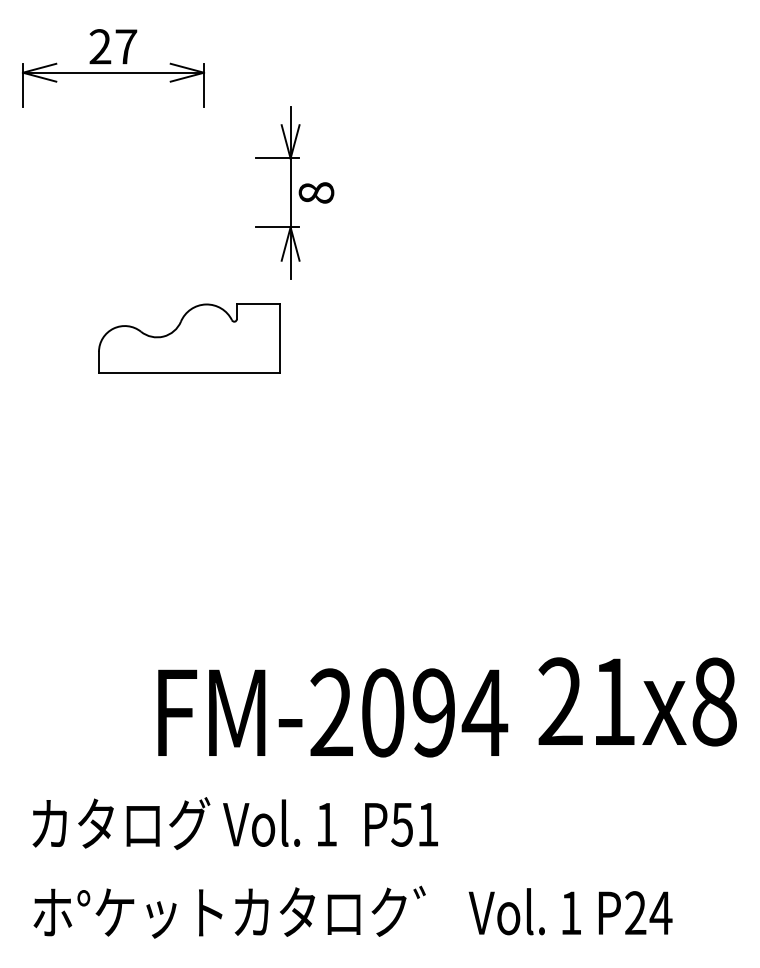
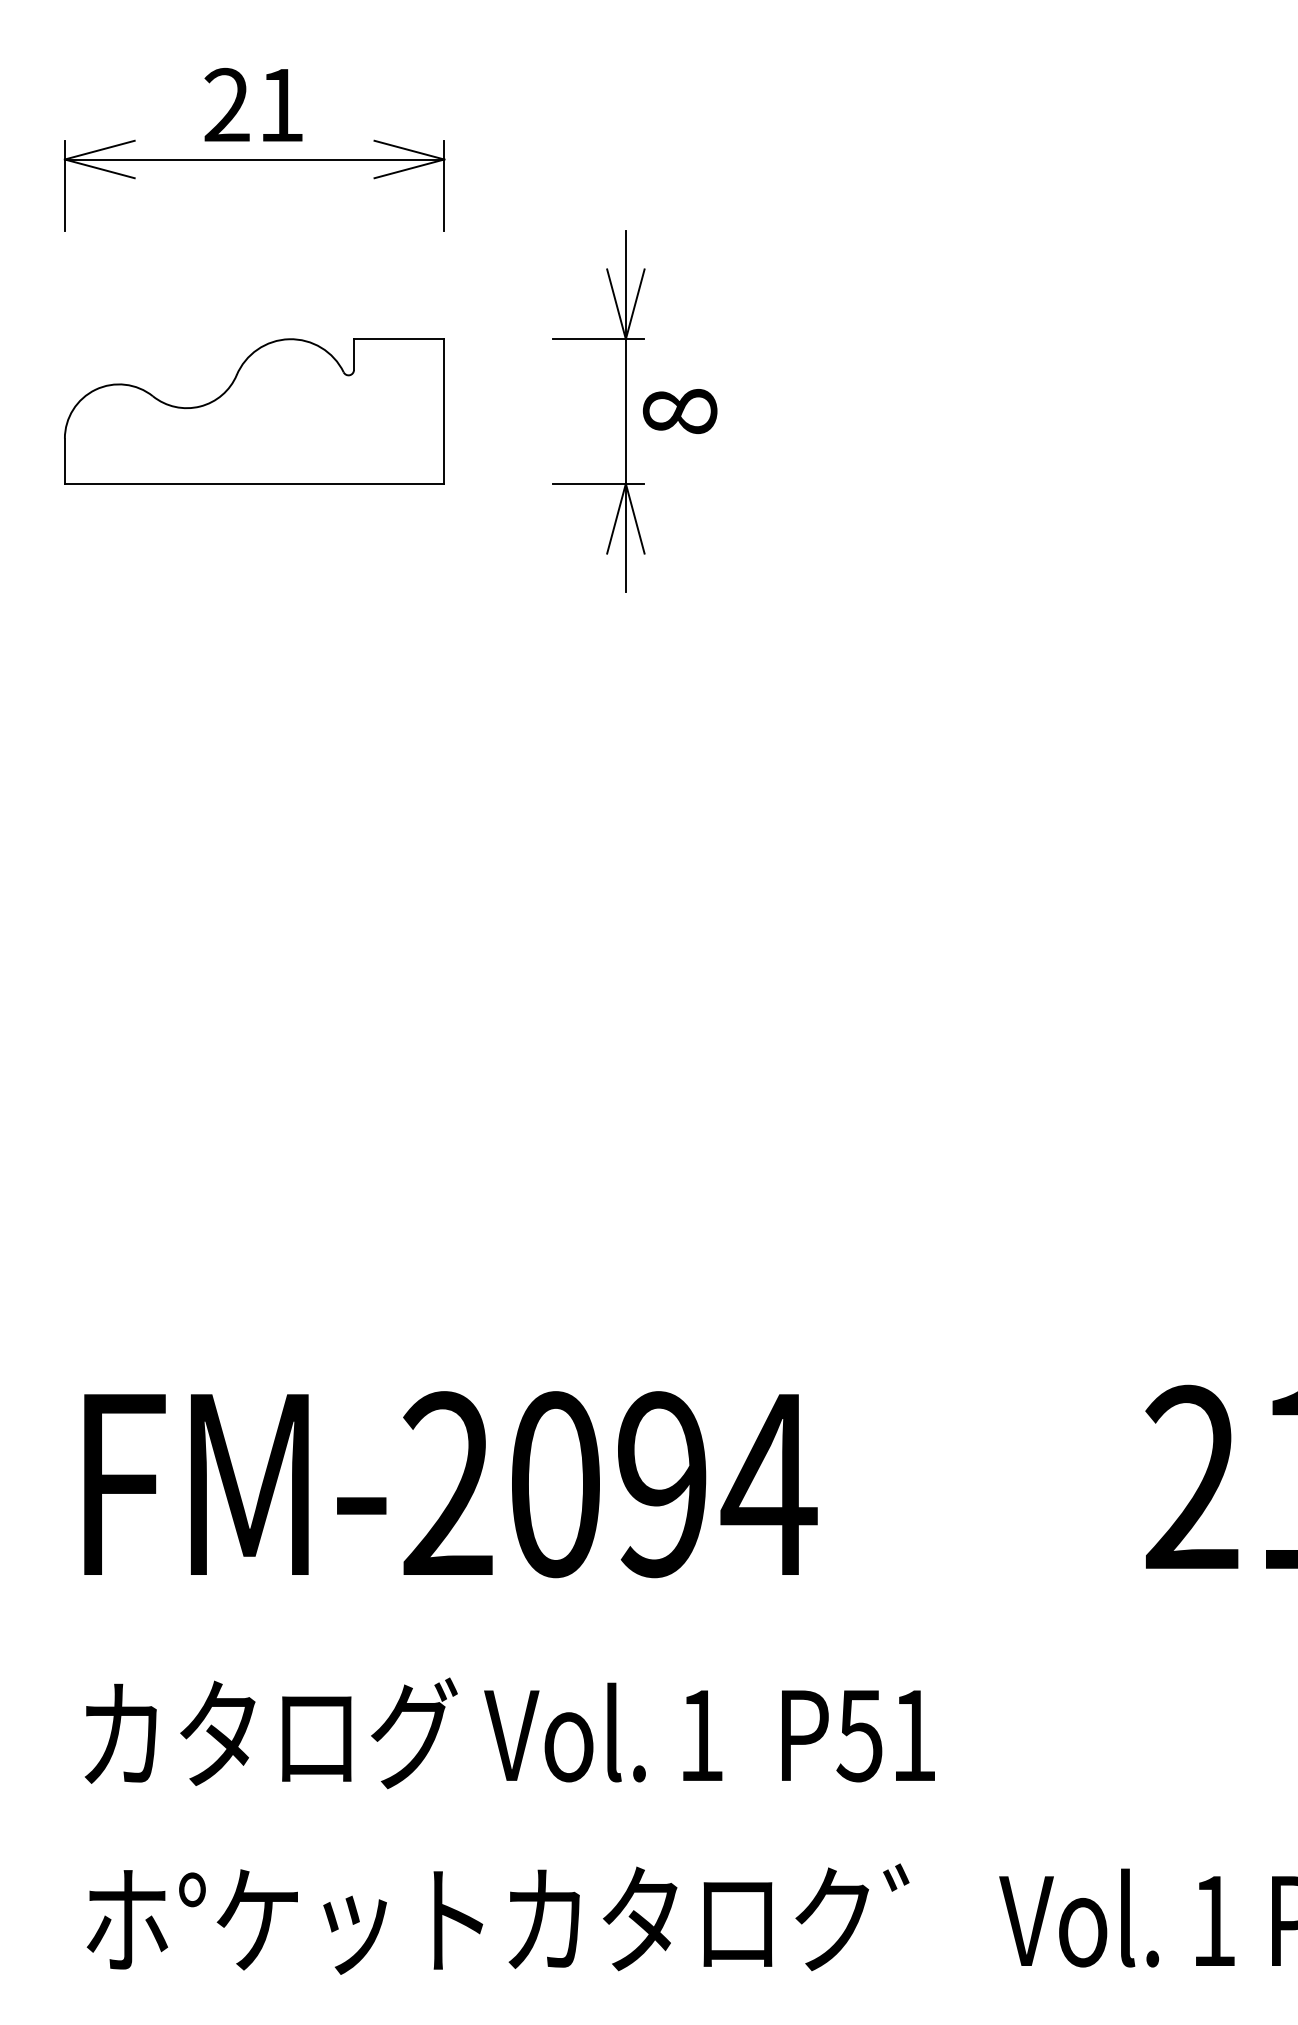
text: (126, 46) -> (281, 104), 27 -> 21
part: (189, 338) -> (254, 410), moved
text: (333, 712) -> (451, 1483), moved

